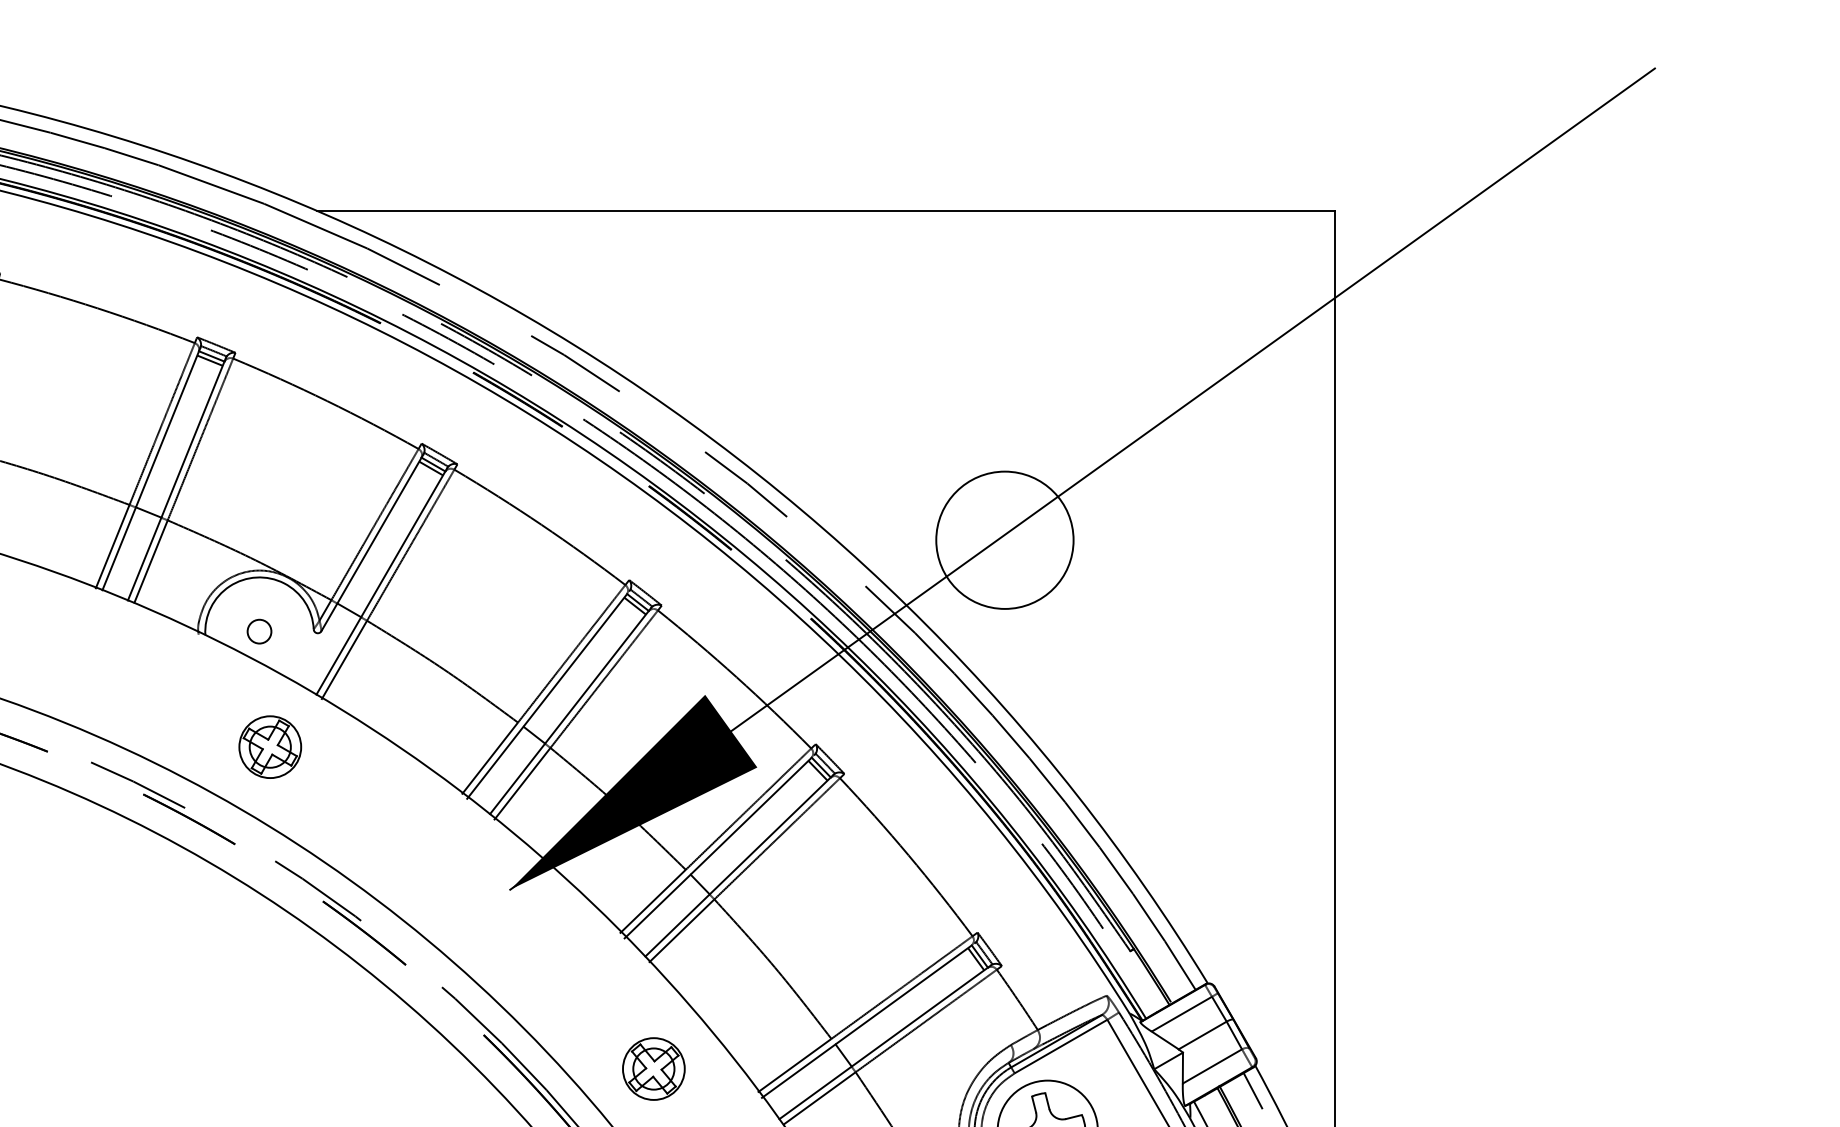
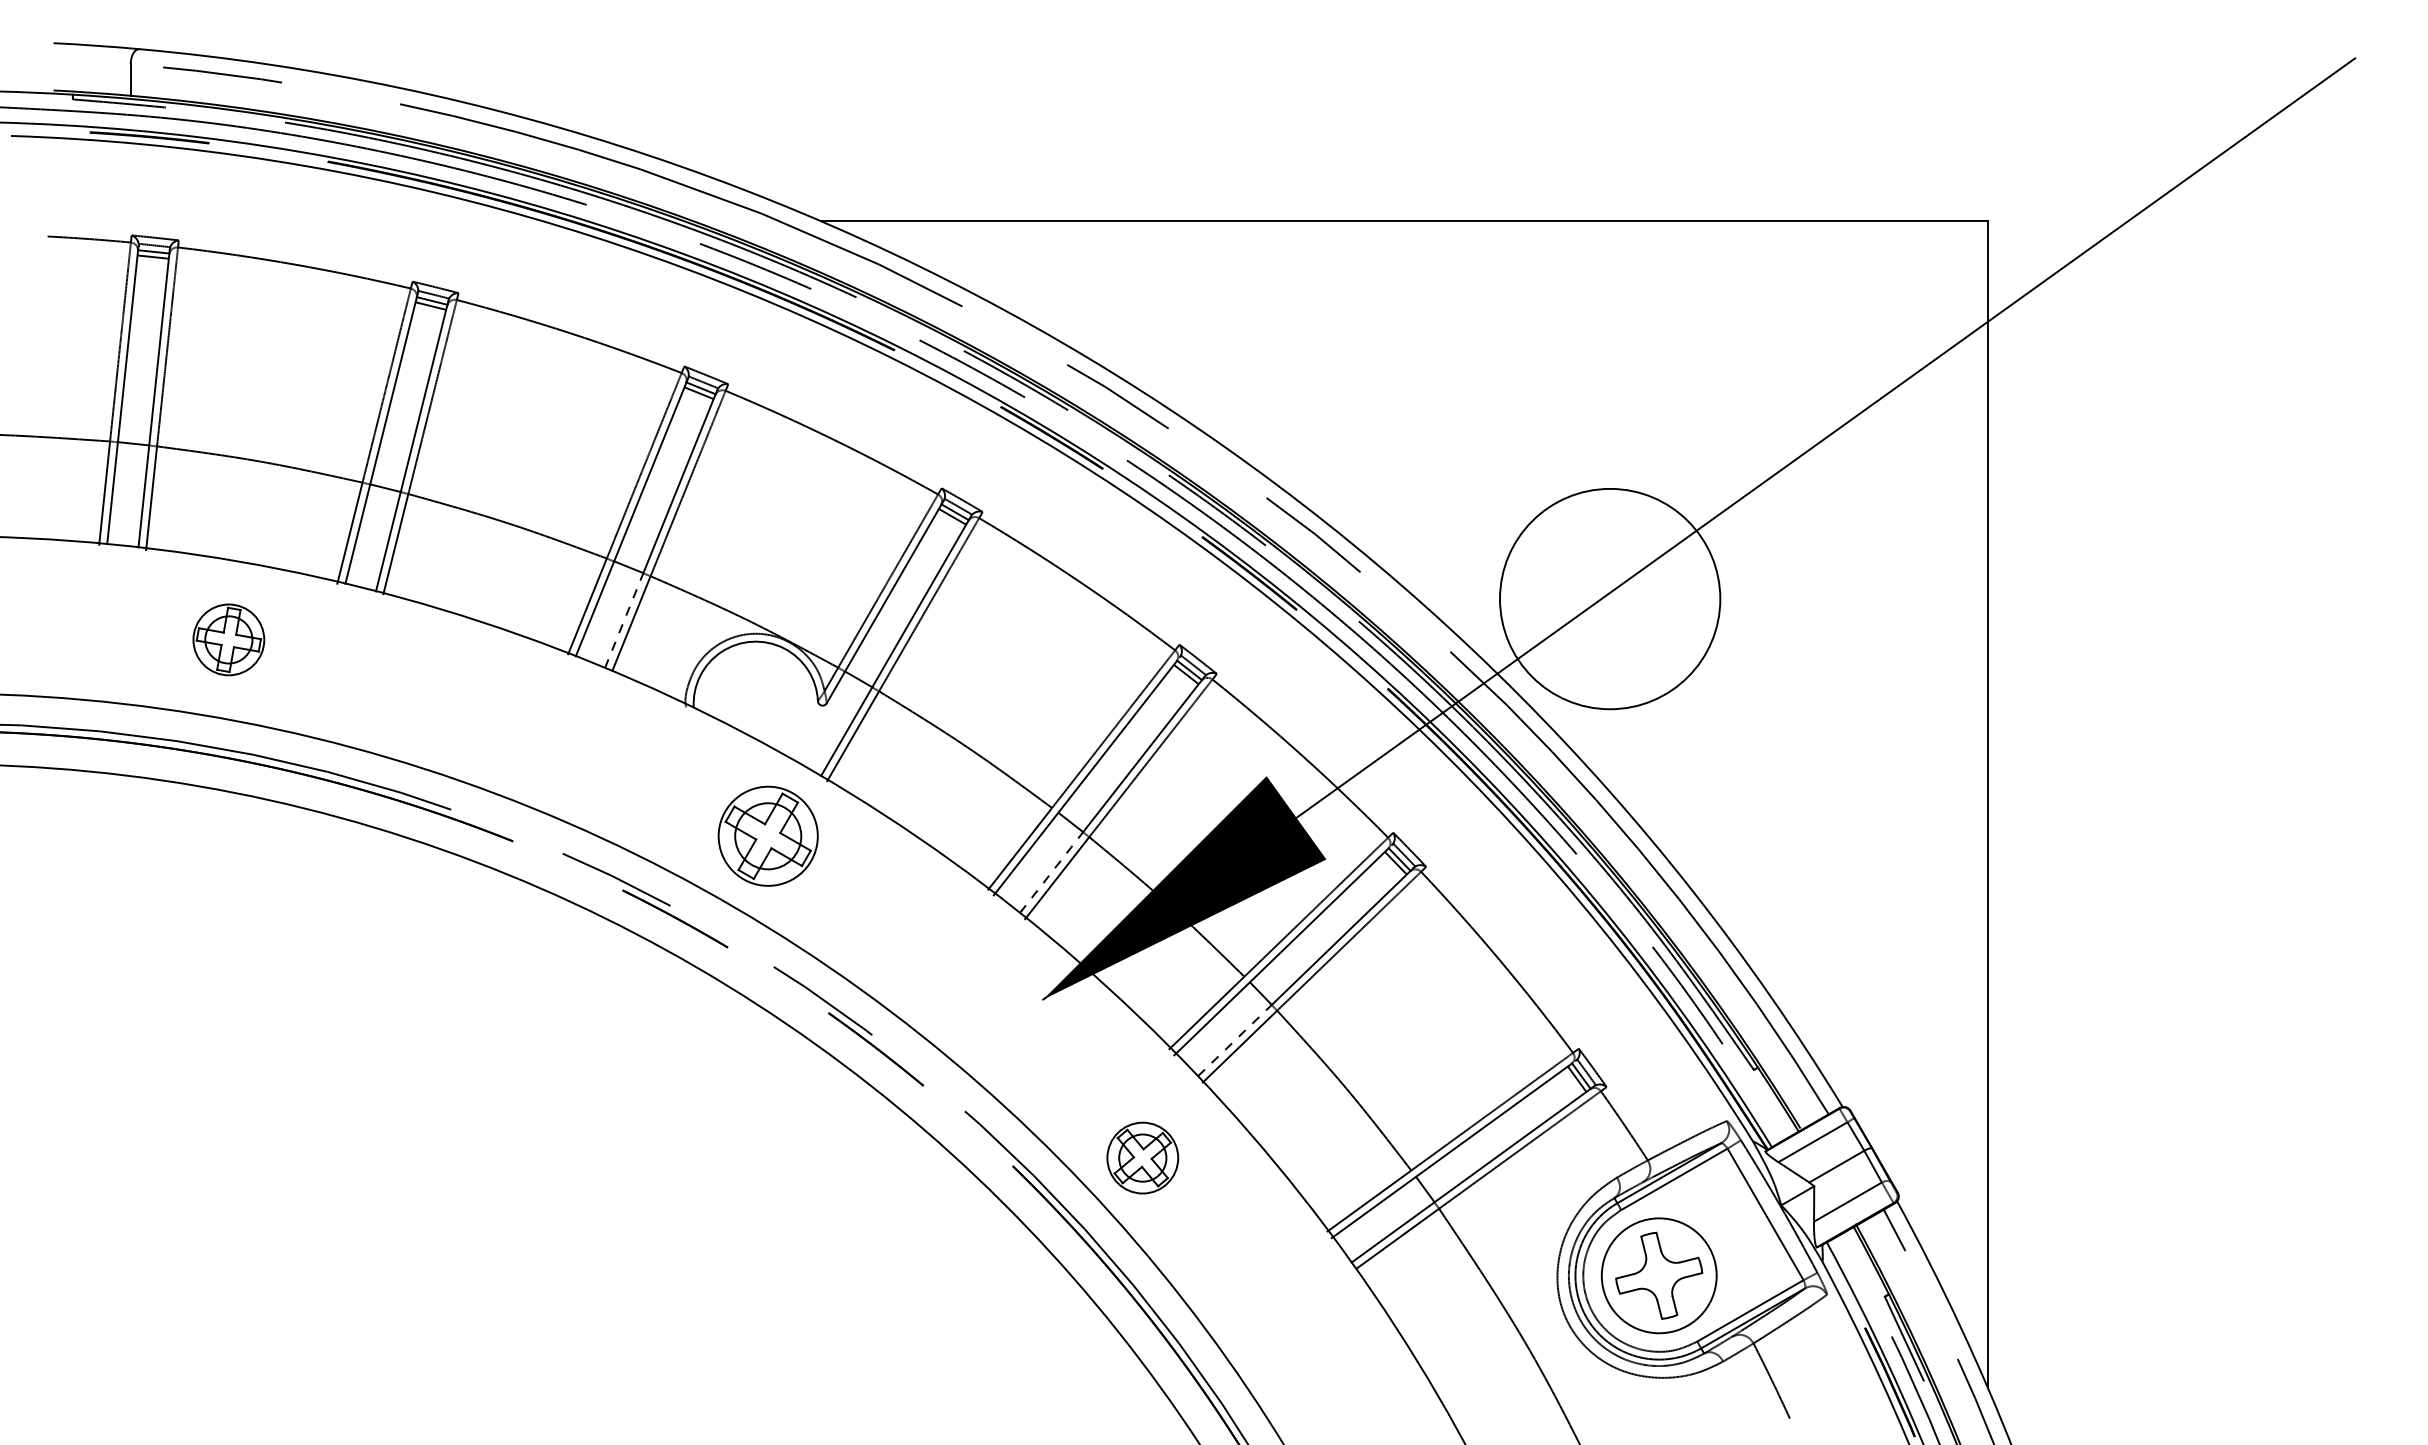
circle: (1004, 539) -> (1609, 598), size x1.4
line: (144, 558) -> (624, 620), solid -> dashed
circle: (259, 631) -> (755, 703), removed
part: (269, 746) -> (767, 835), size x1.4
line: (517, 778) -> (1051, 872), solid -> dashed
line: (678, 925) -> (1235, 1040), solid -> dashed
part: (653, 1068) -> (1142, 1157), moved

